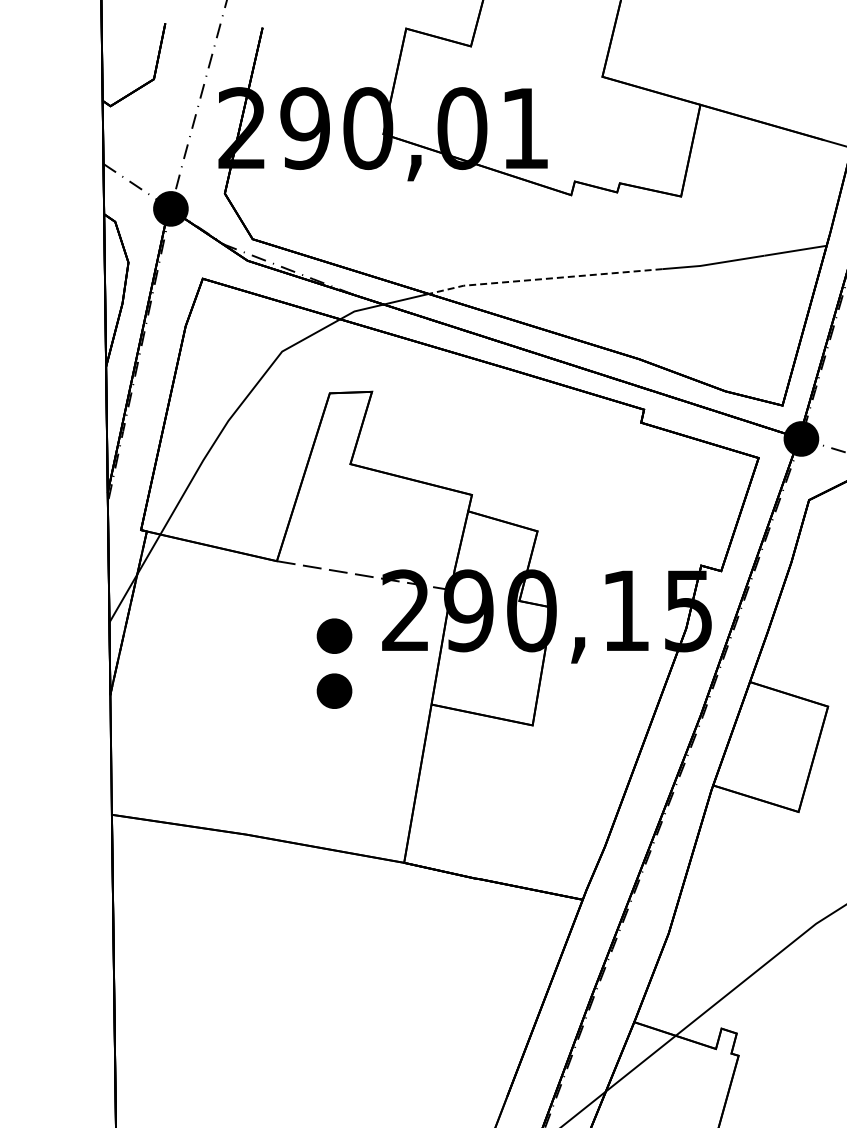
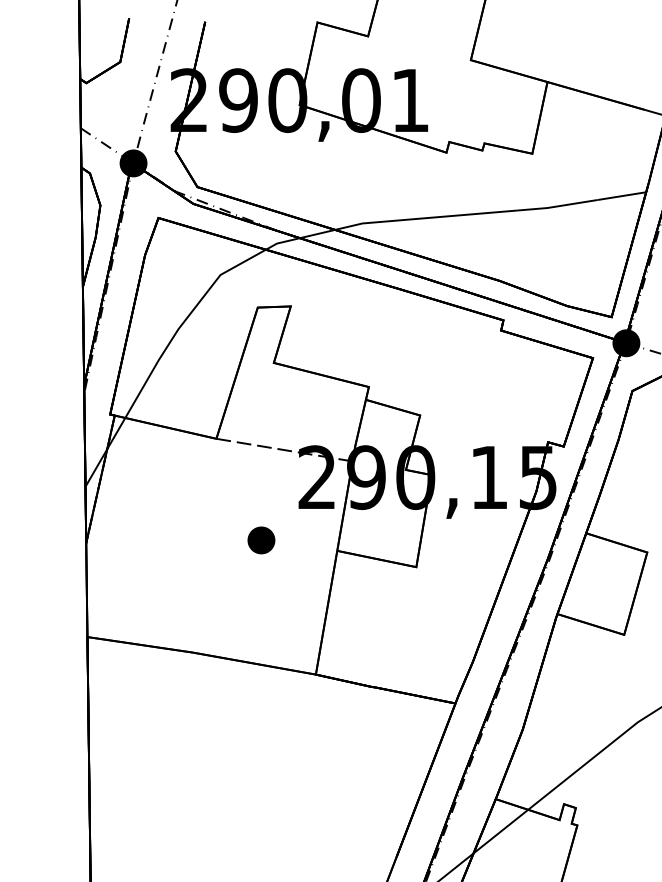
line: (544, 279) -> (425, 218), dashed -> solid
part: (334, 635) -> (261, 496), removed

